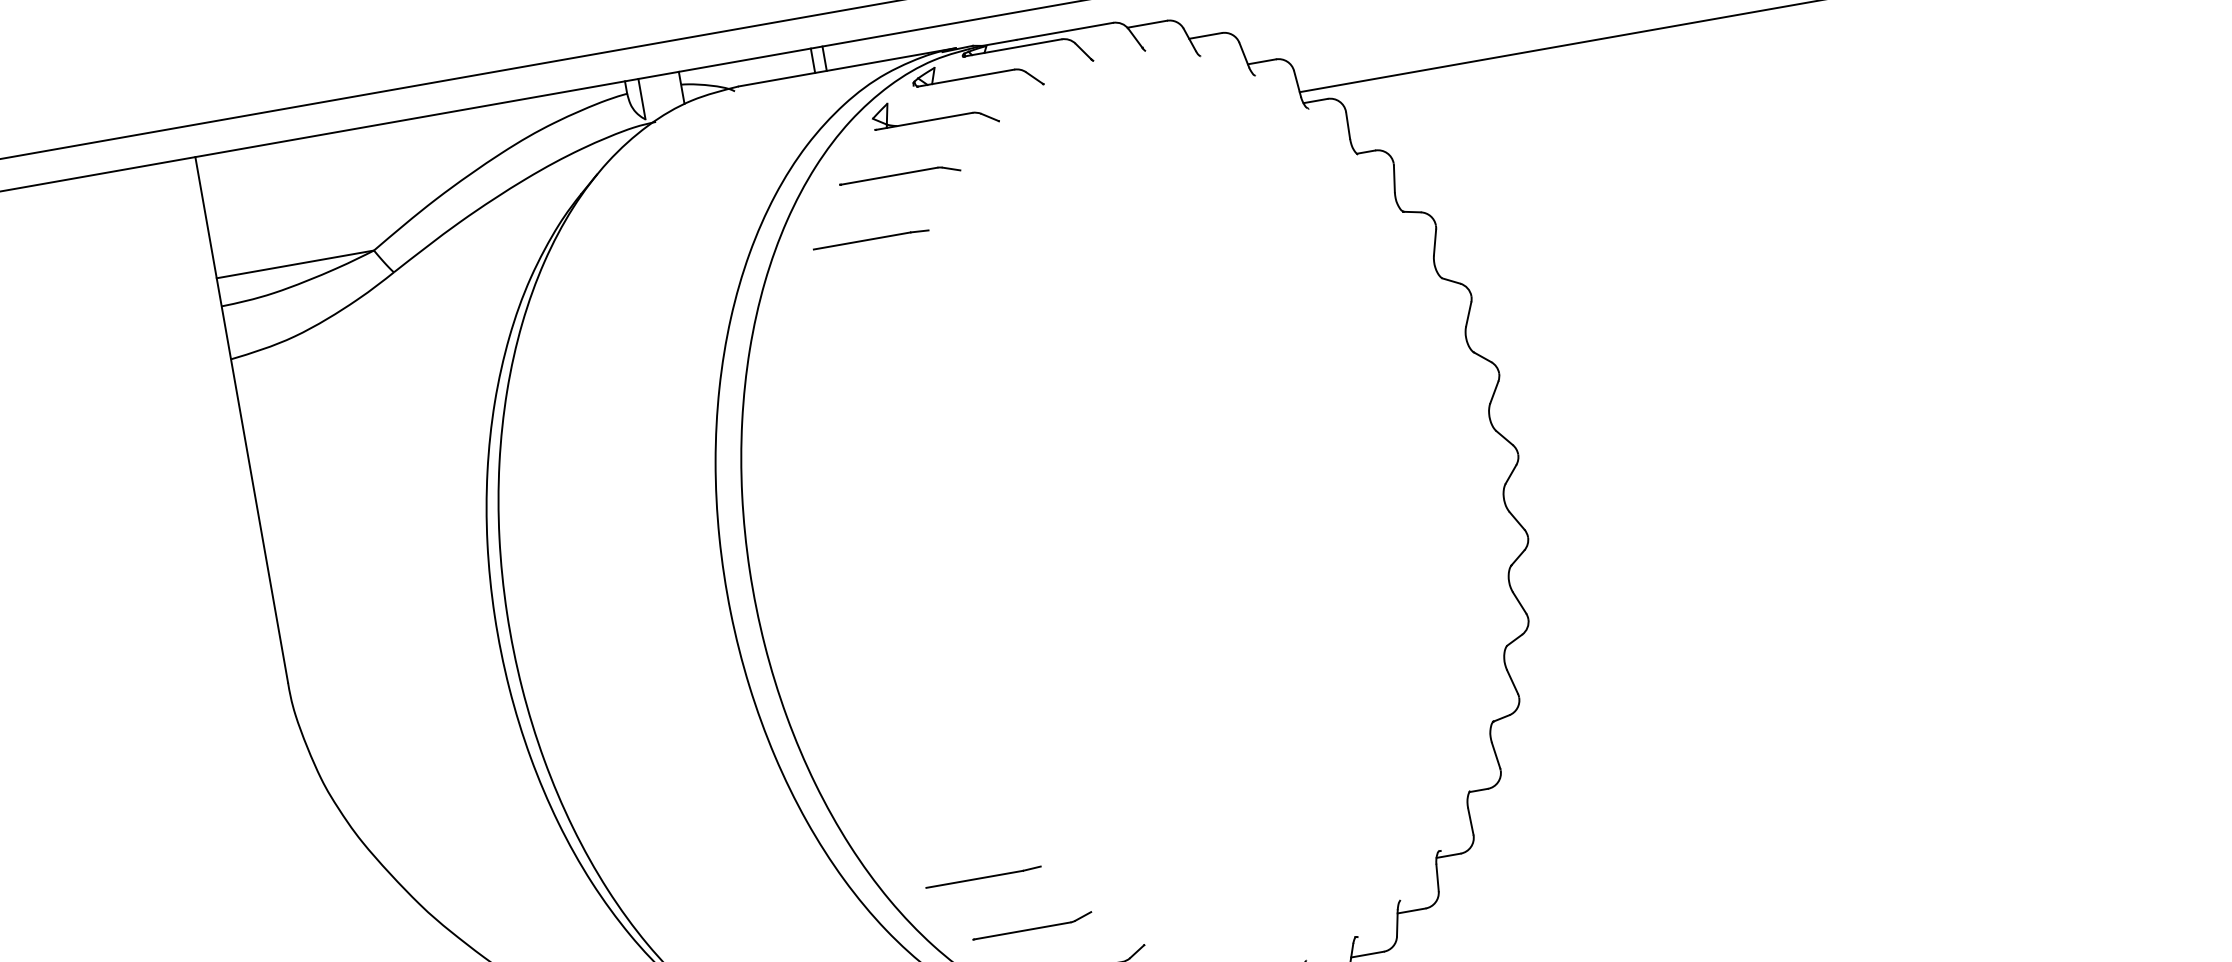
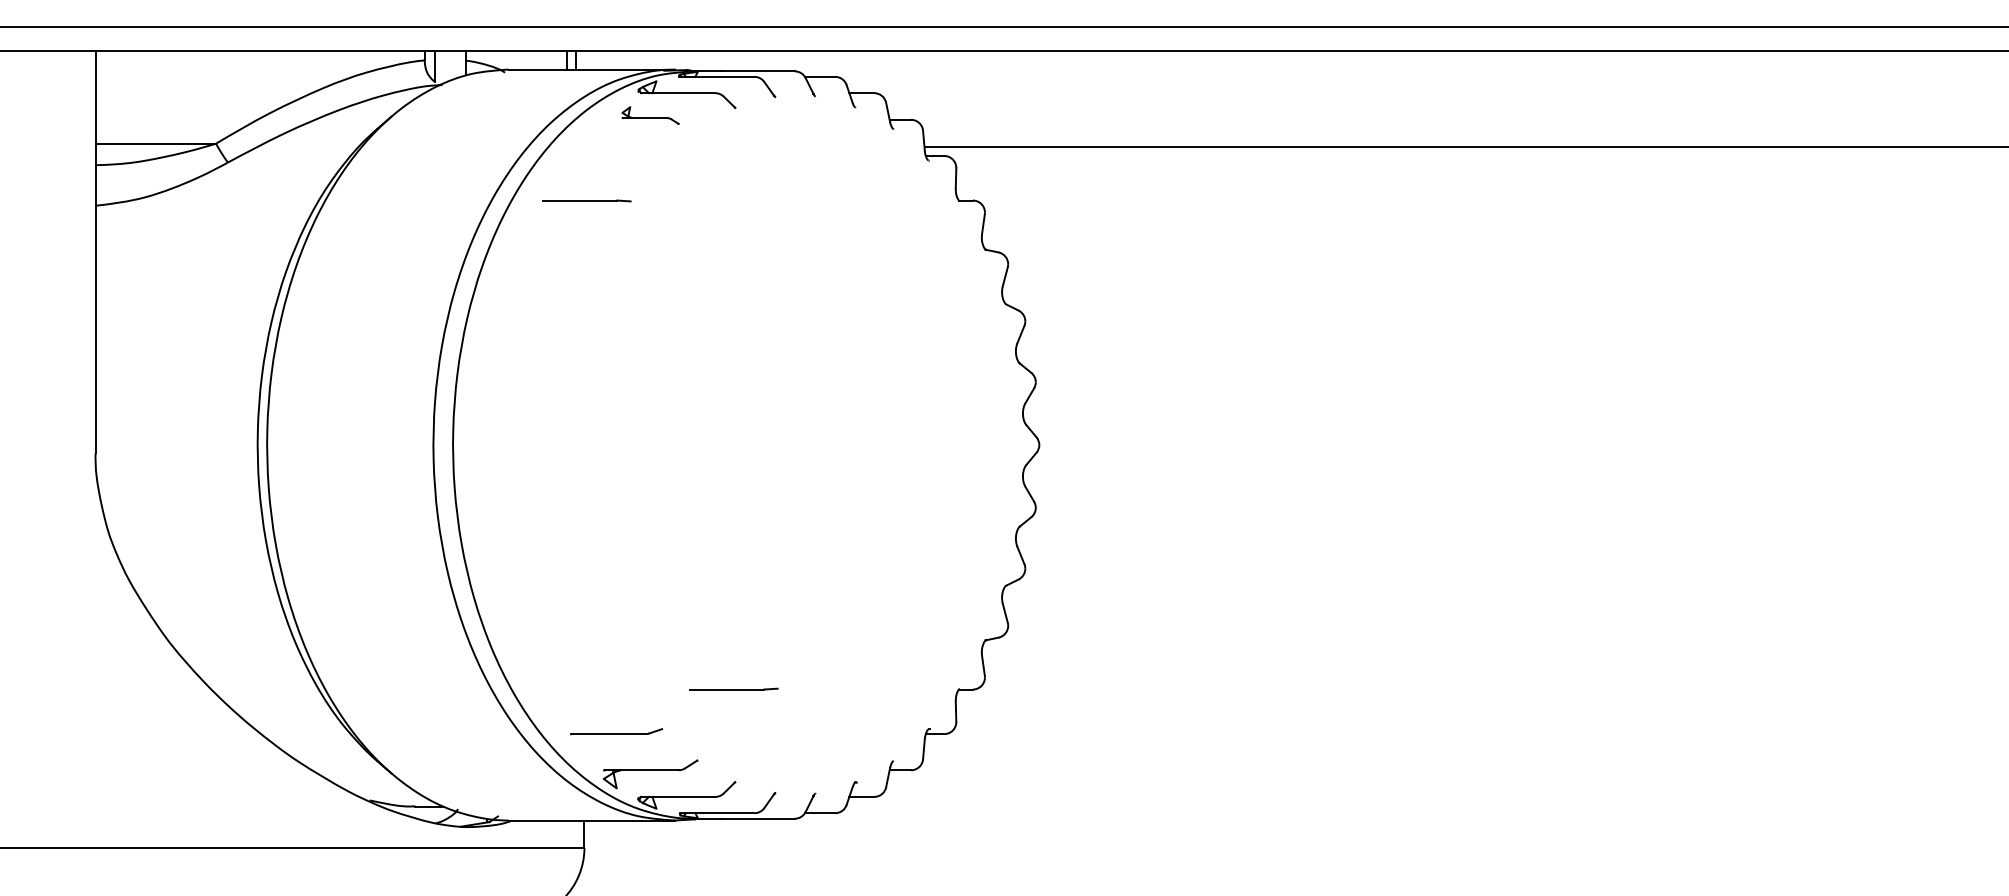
part: (934, 113) -> (650, 115), size x0.6
part: (900, 176) -> (616, 157), removed
part: (983, 876) -> (733, 688), moved

